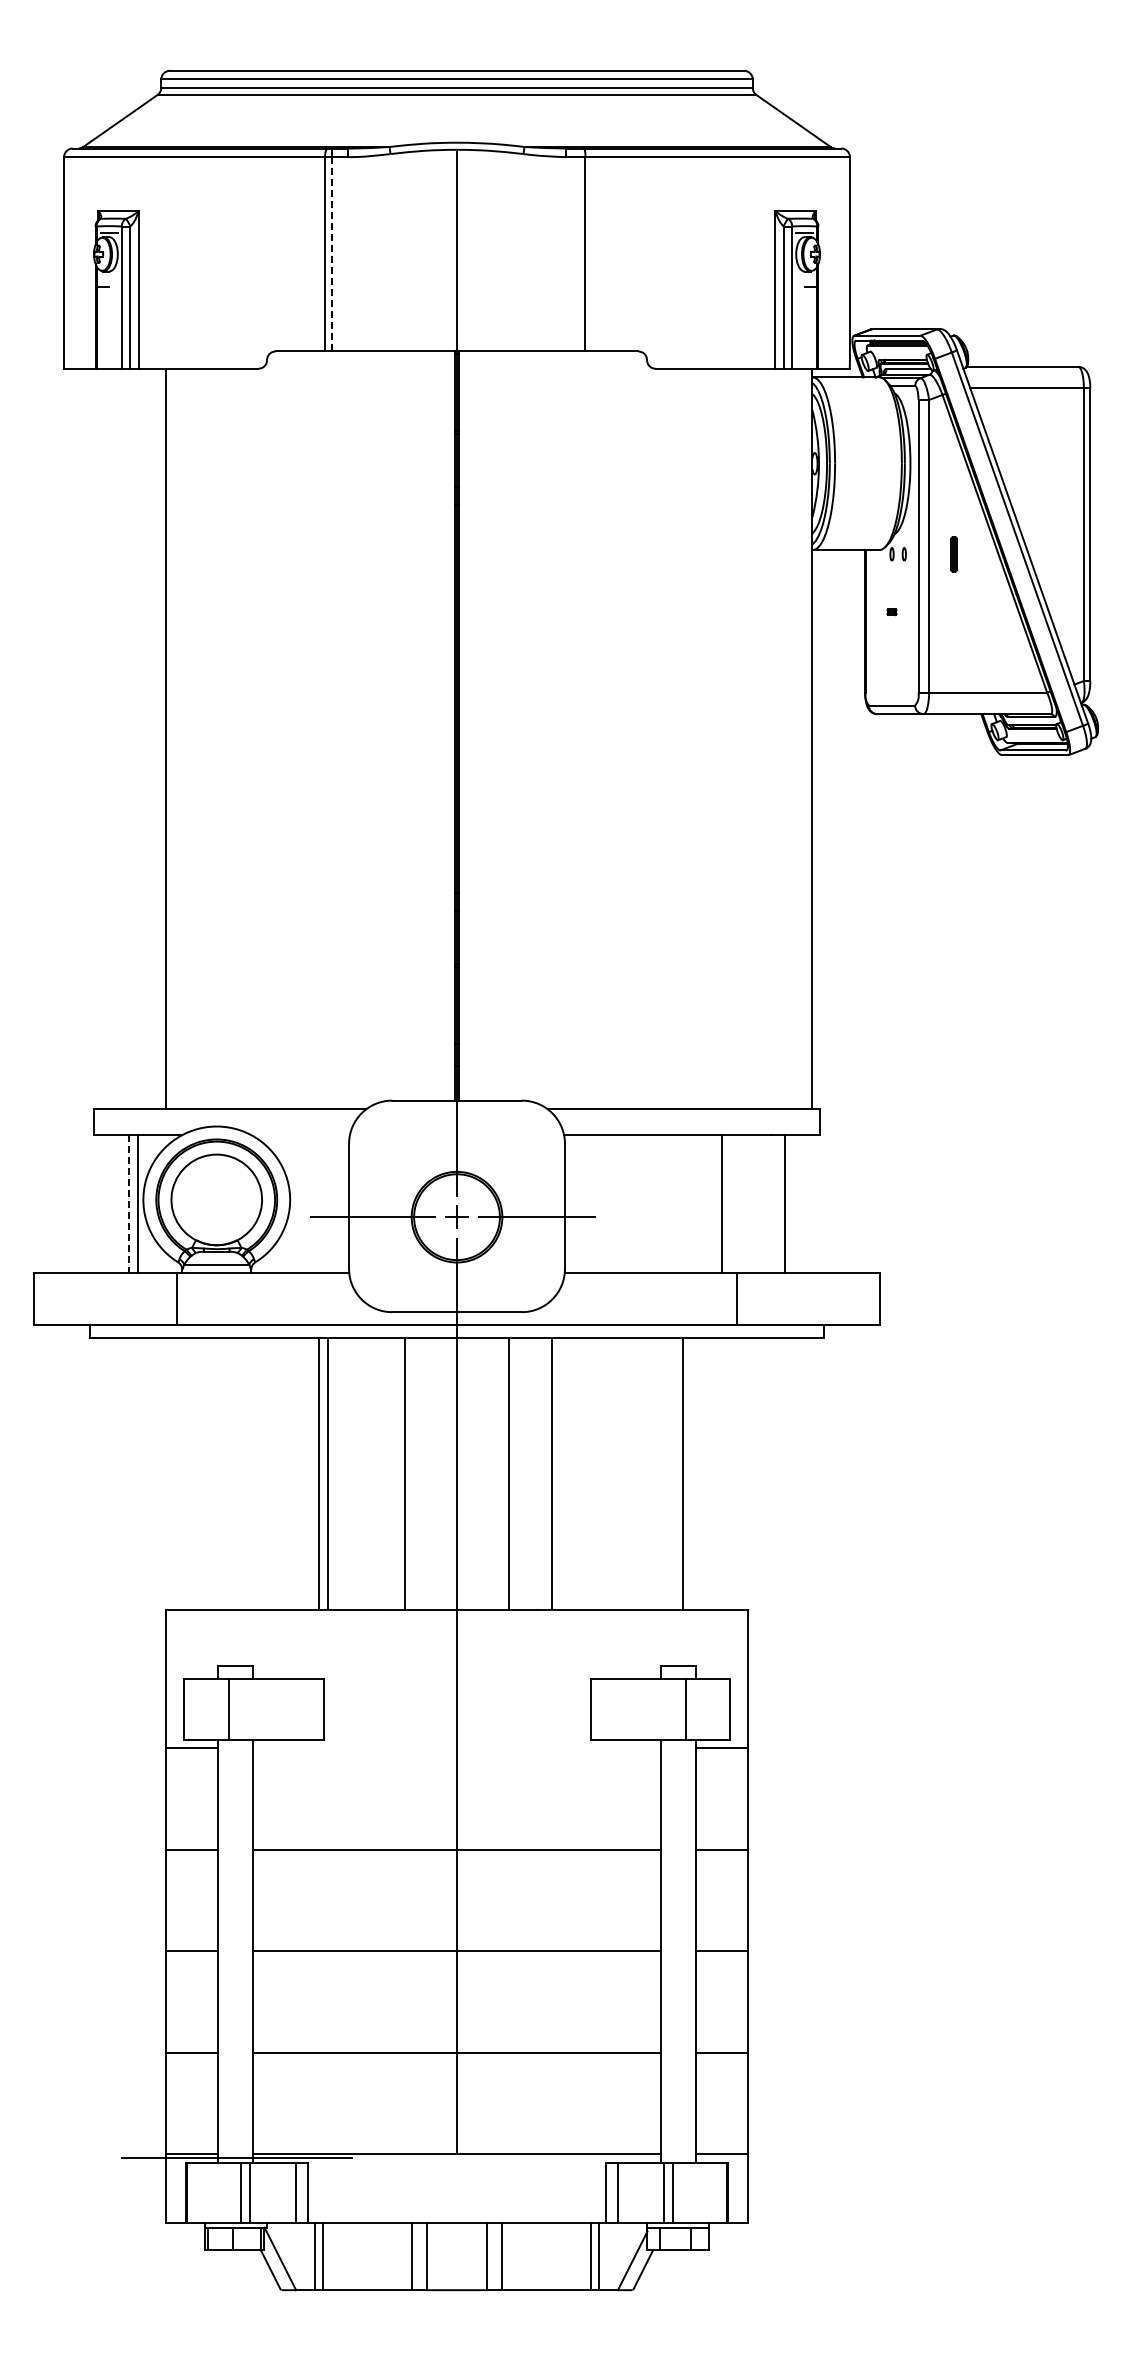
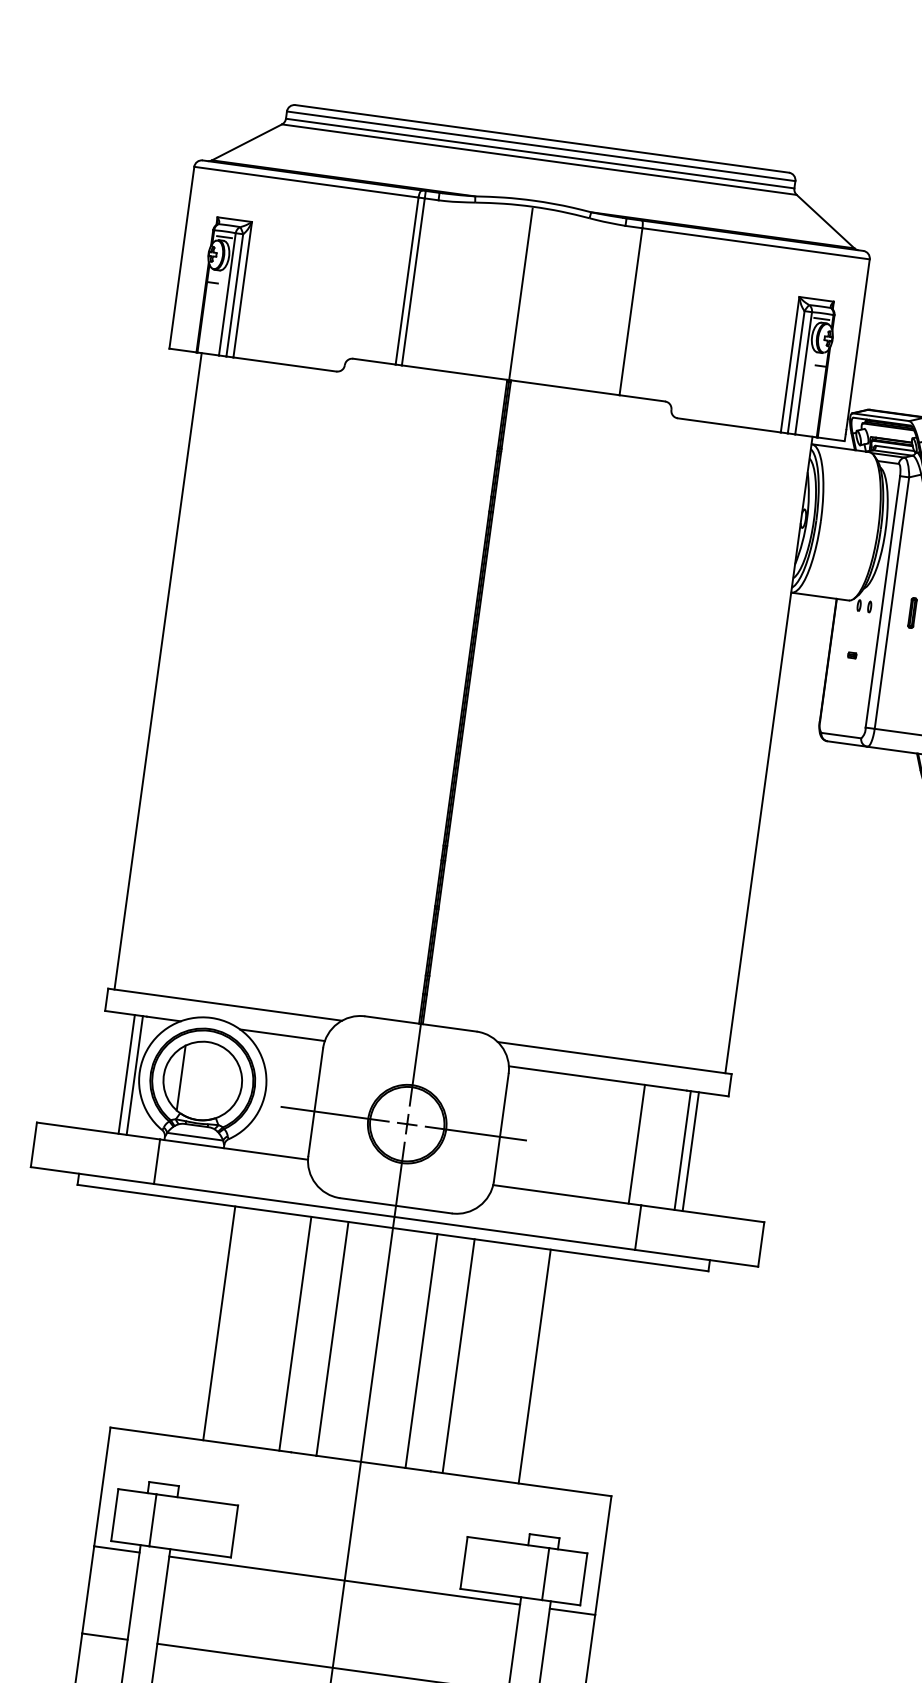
line: (332, 254) -> (413, 282), dashed -> solid
line: (165, 738) -> (158, 670), moved
line: (300, 1135) -> (282, 1035), added
line: (191, 1199) -> (181, 1077), added
line: (128, 1204) -> (126, 1074), dashed -> solid
line: (775, 1204) -> (682, 1150), added
line: (318, 1474) -> (219, 1323), moved
line: (328, 1474) -> (295, 1334), moved
line: (682, 1474) -> (534, 1366), moved
line: (456, 1748) -> (344, 1580), added

